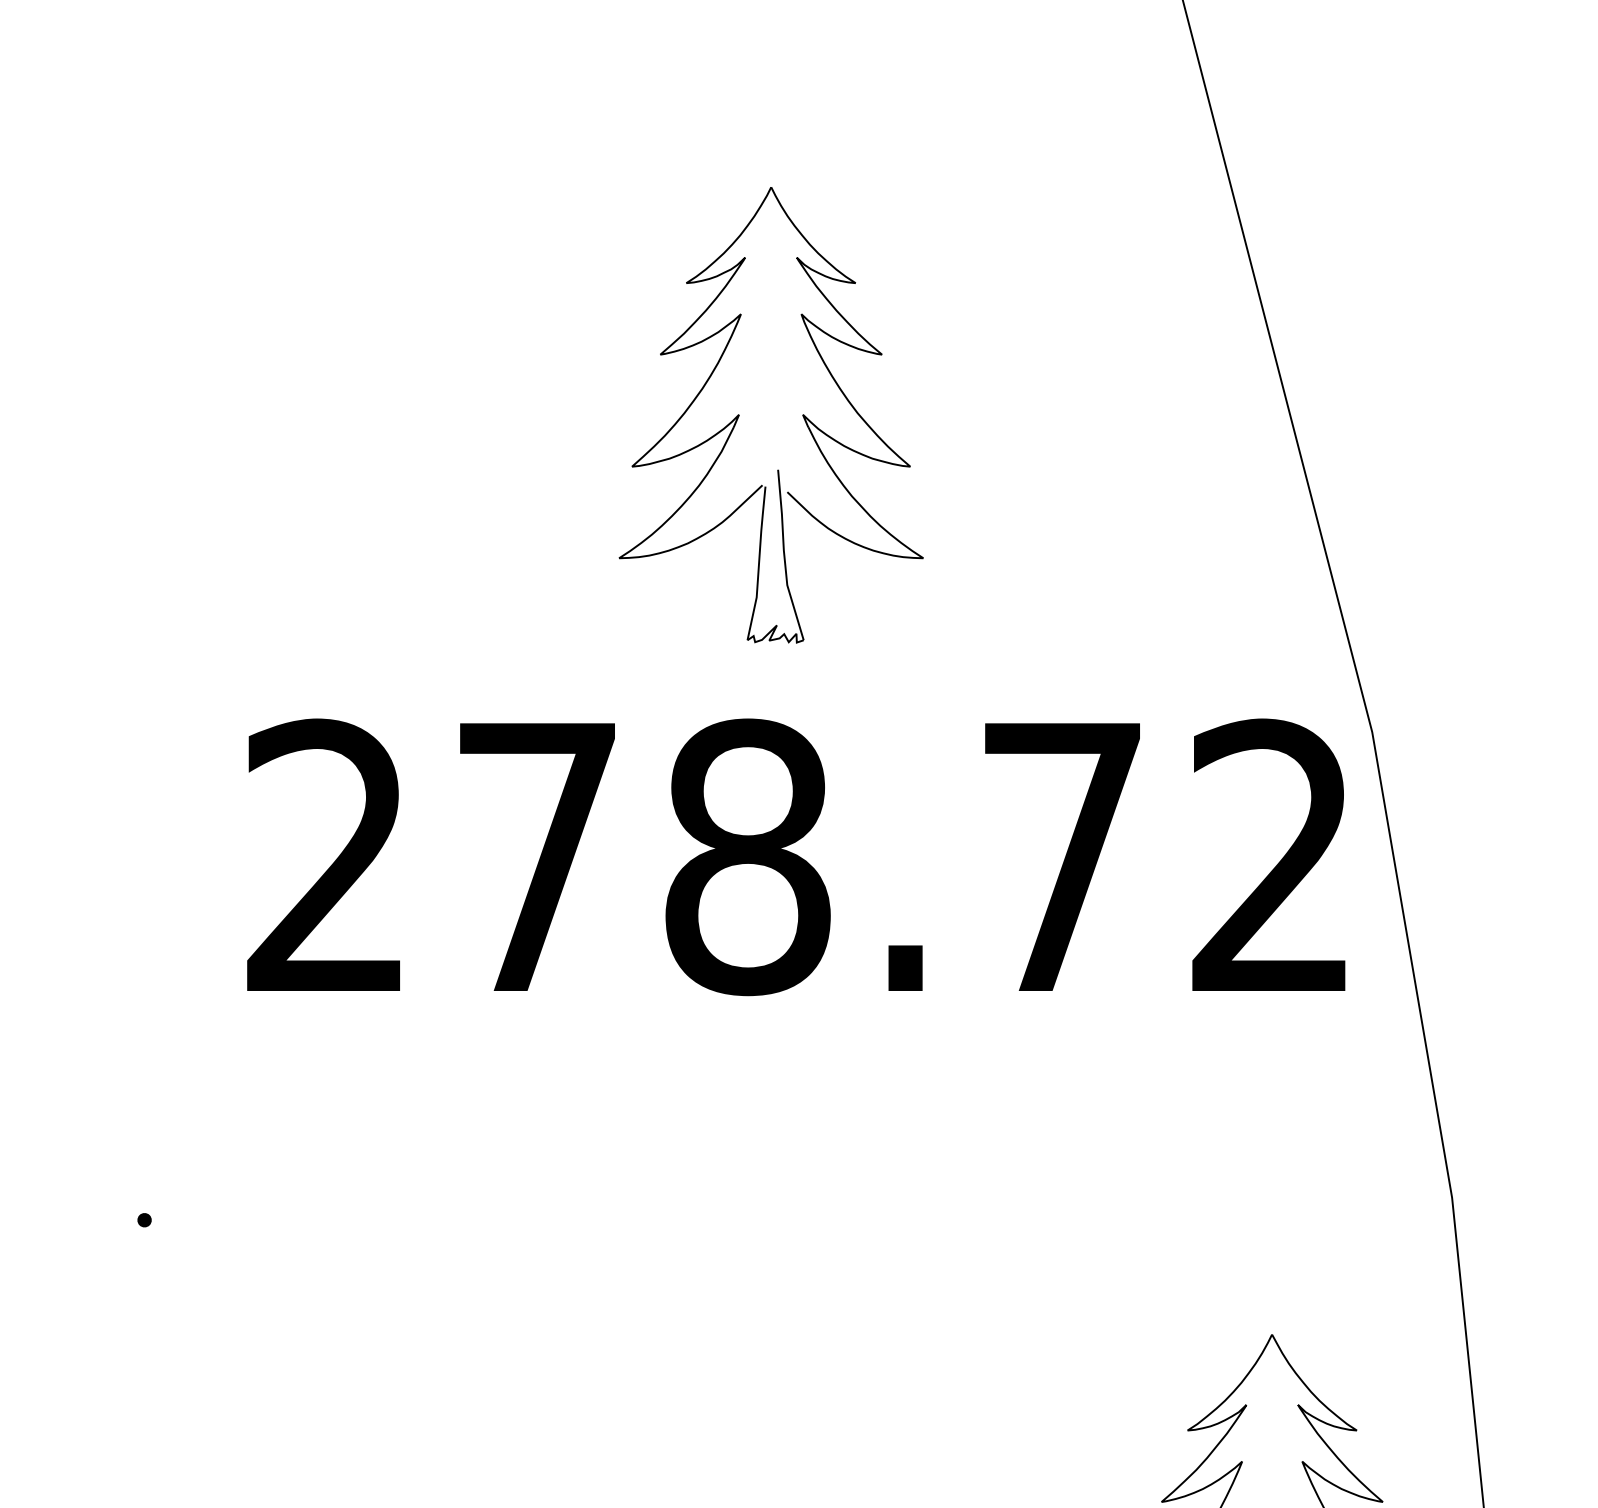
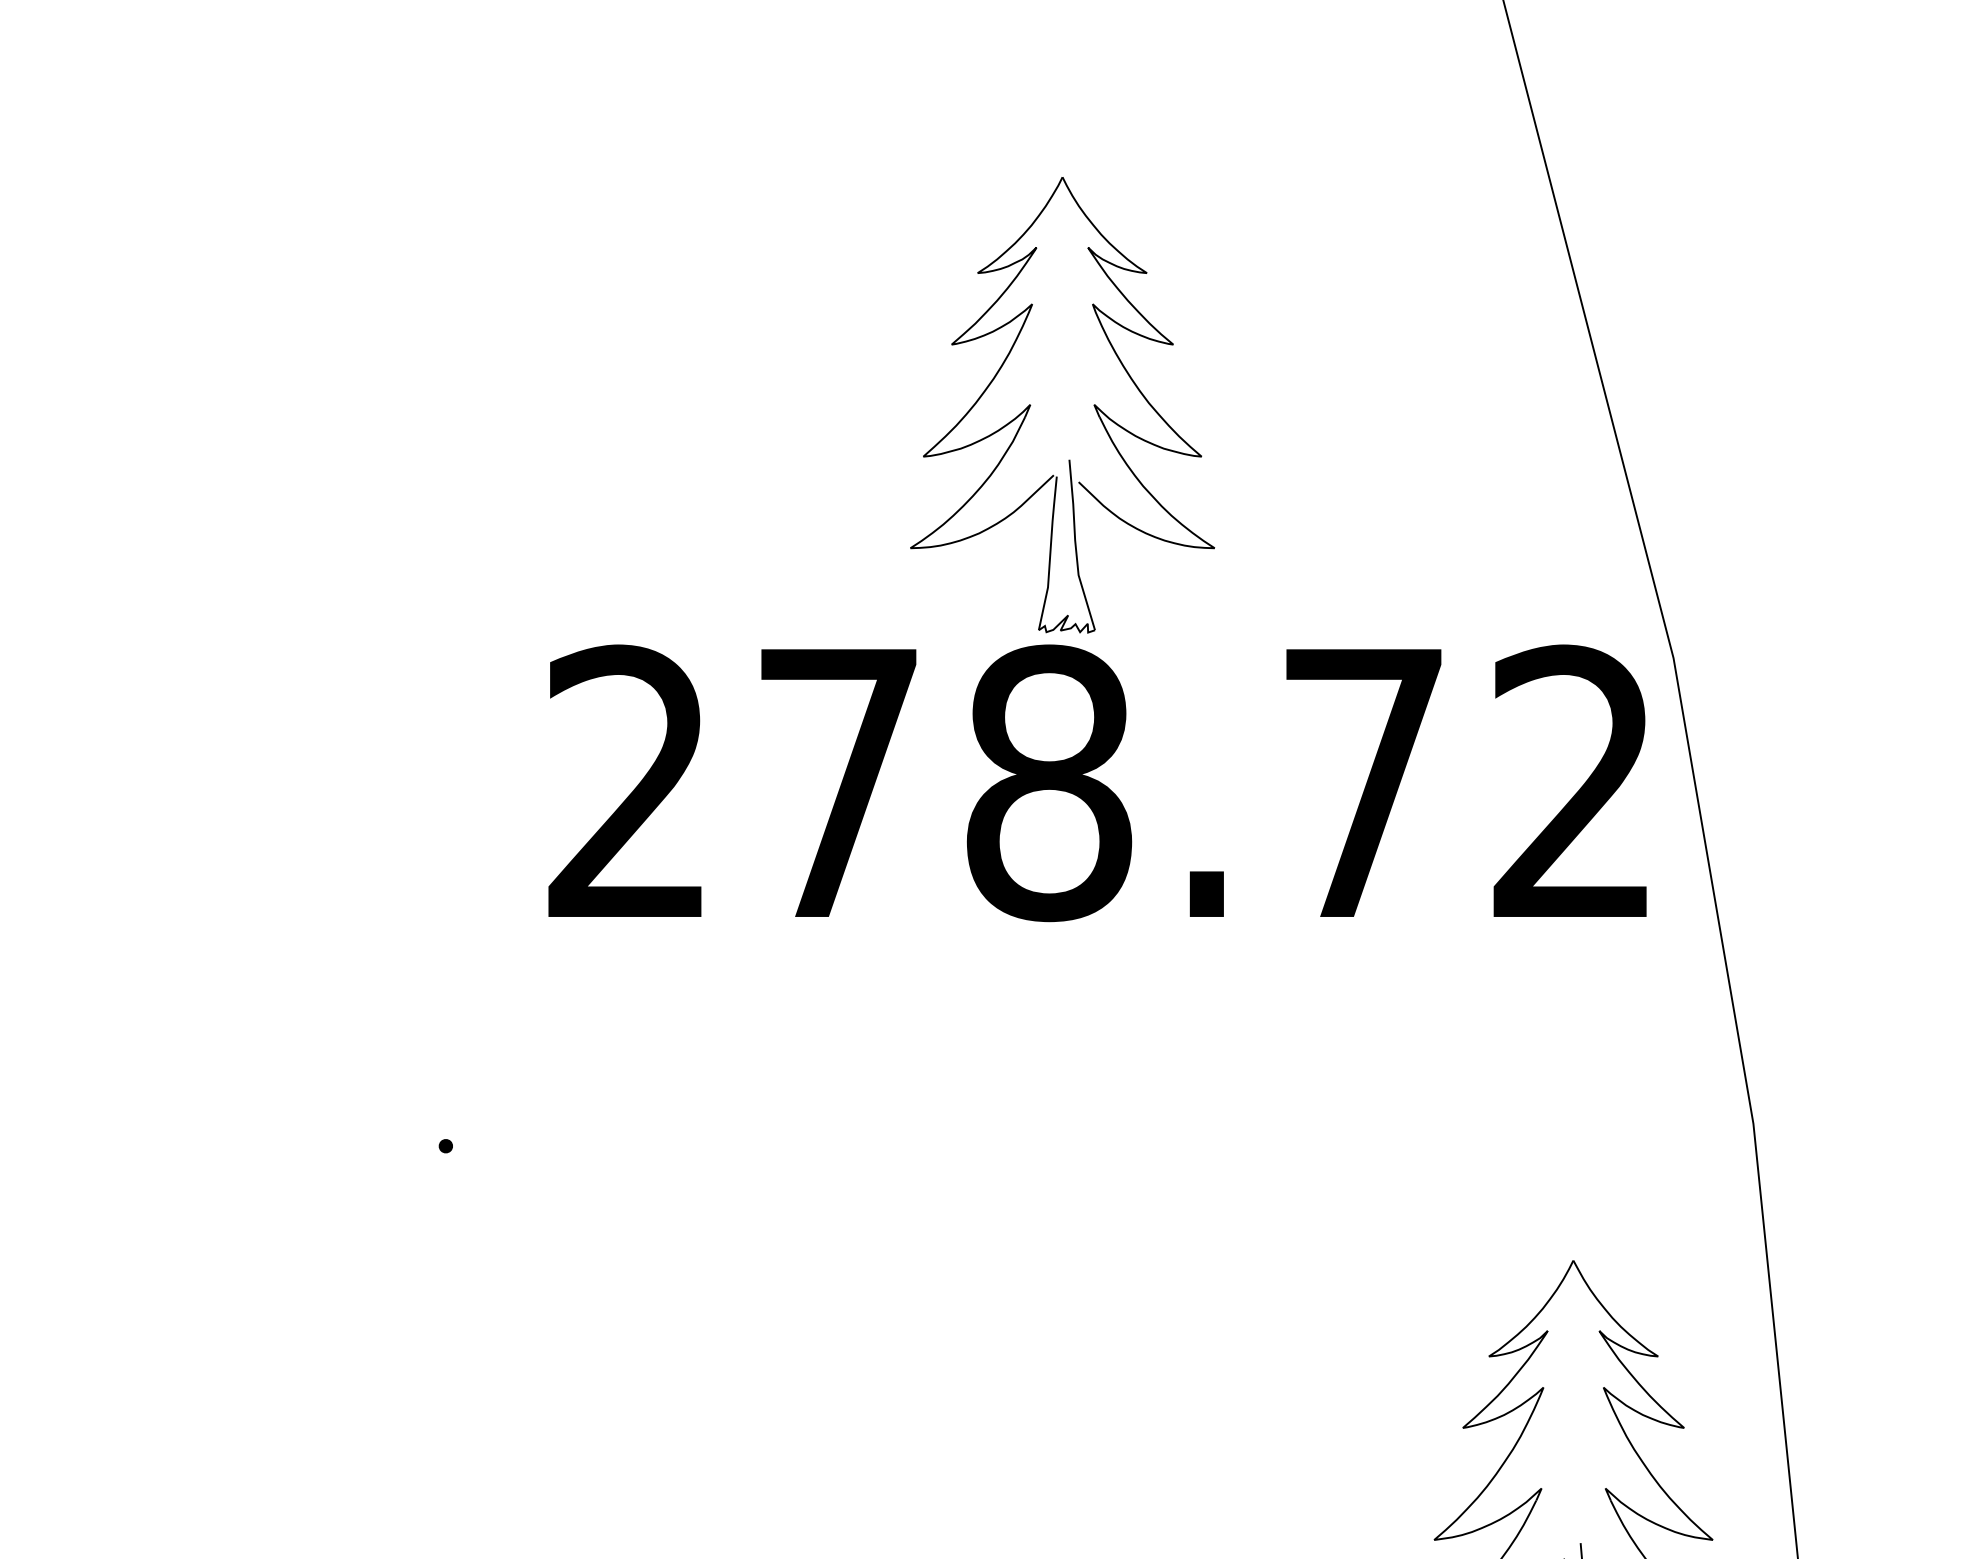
part: (740, 415) -> (1031, 405), moved

